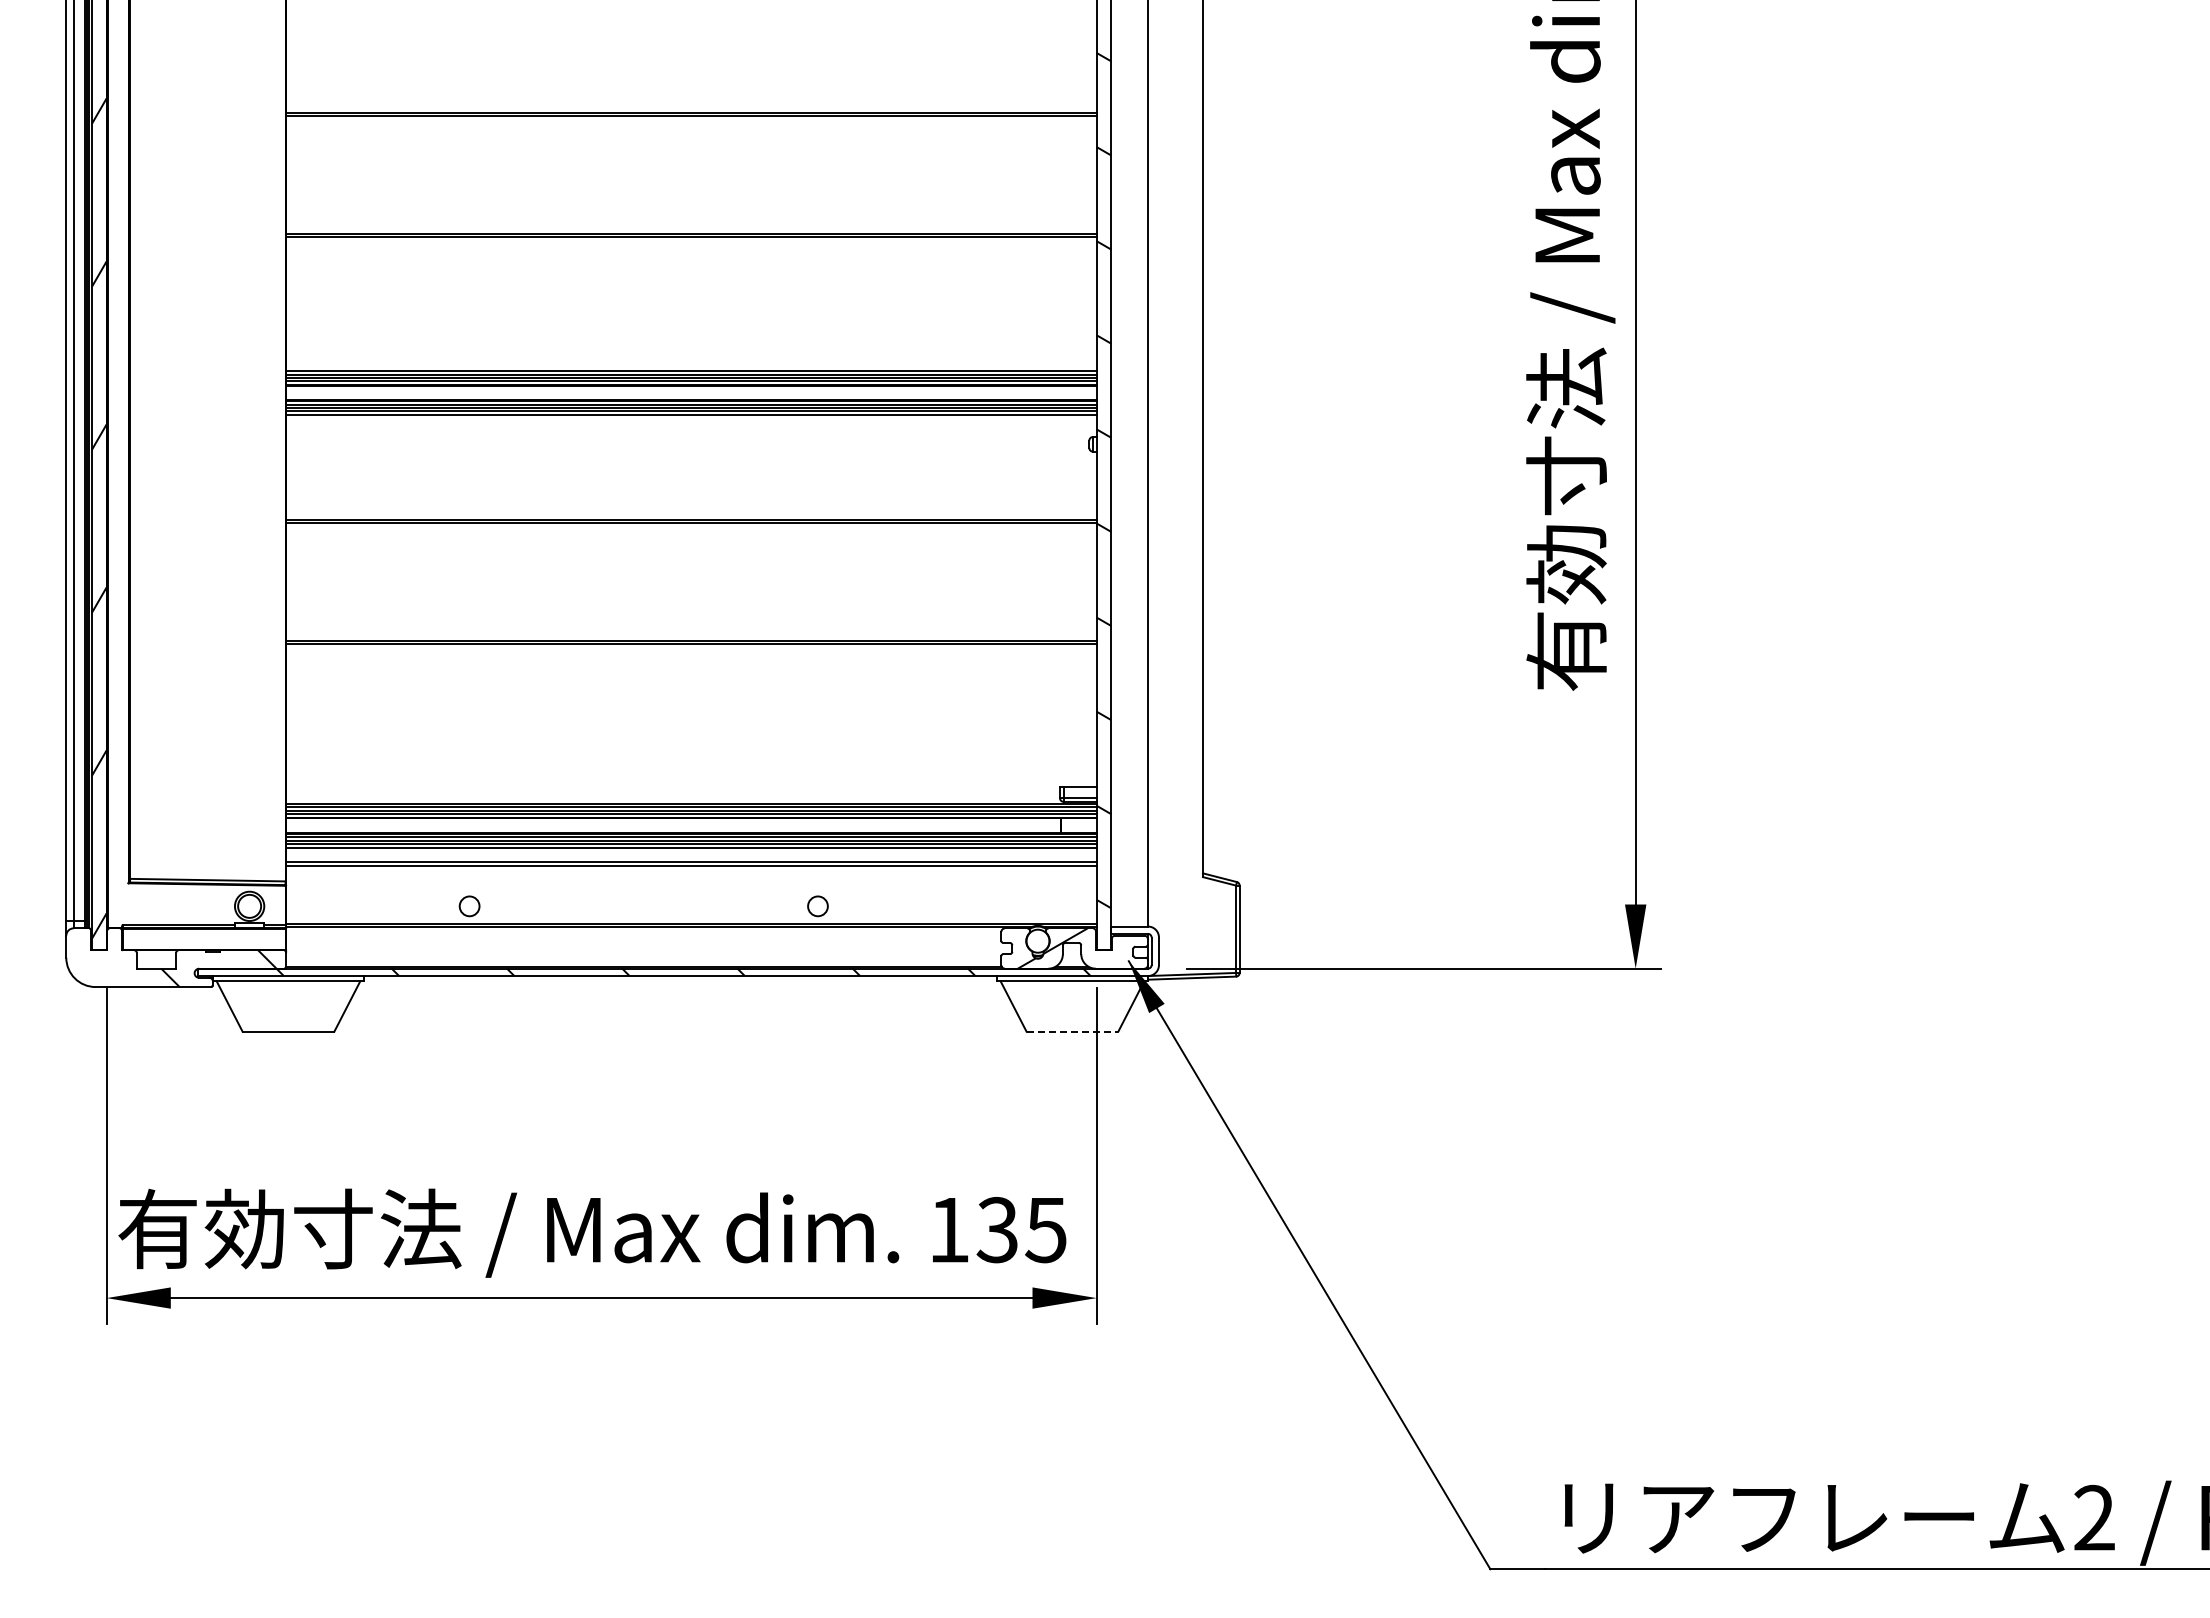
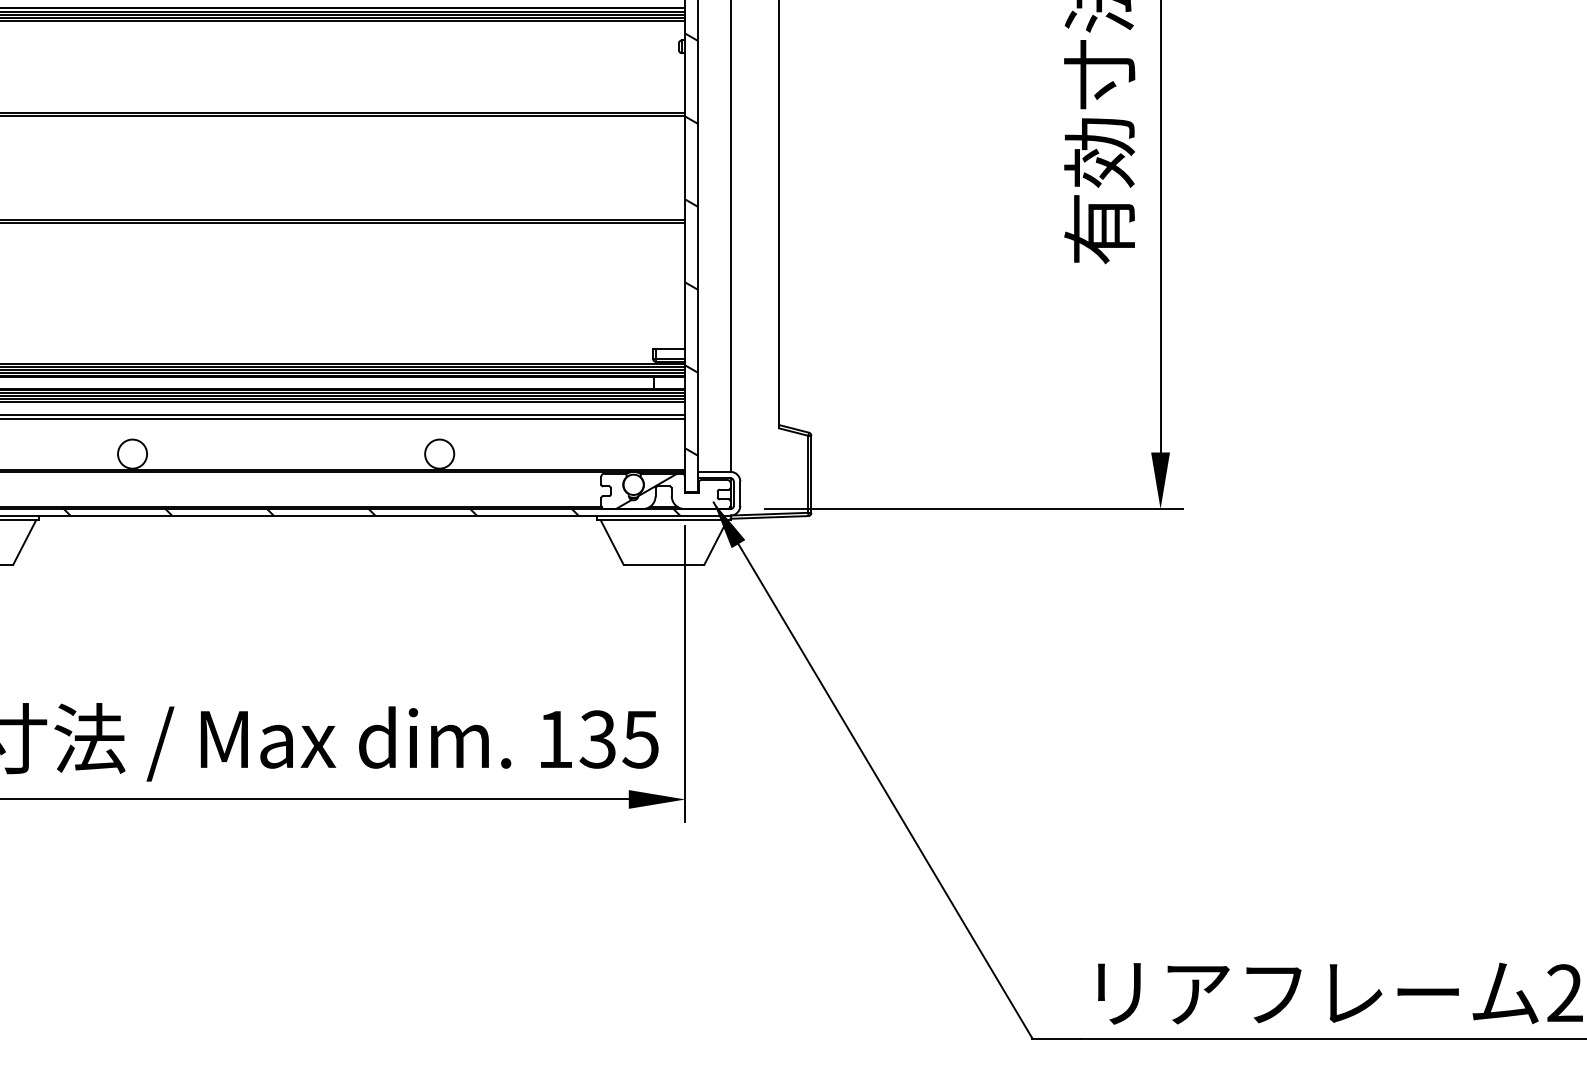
circle: (469, 905) -> (132, 453), size x1.67
circle: (817, 905) -> (439, 453), size x1.67
line: (1072, 1031) -> (664, 564), dashed -> solid

